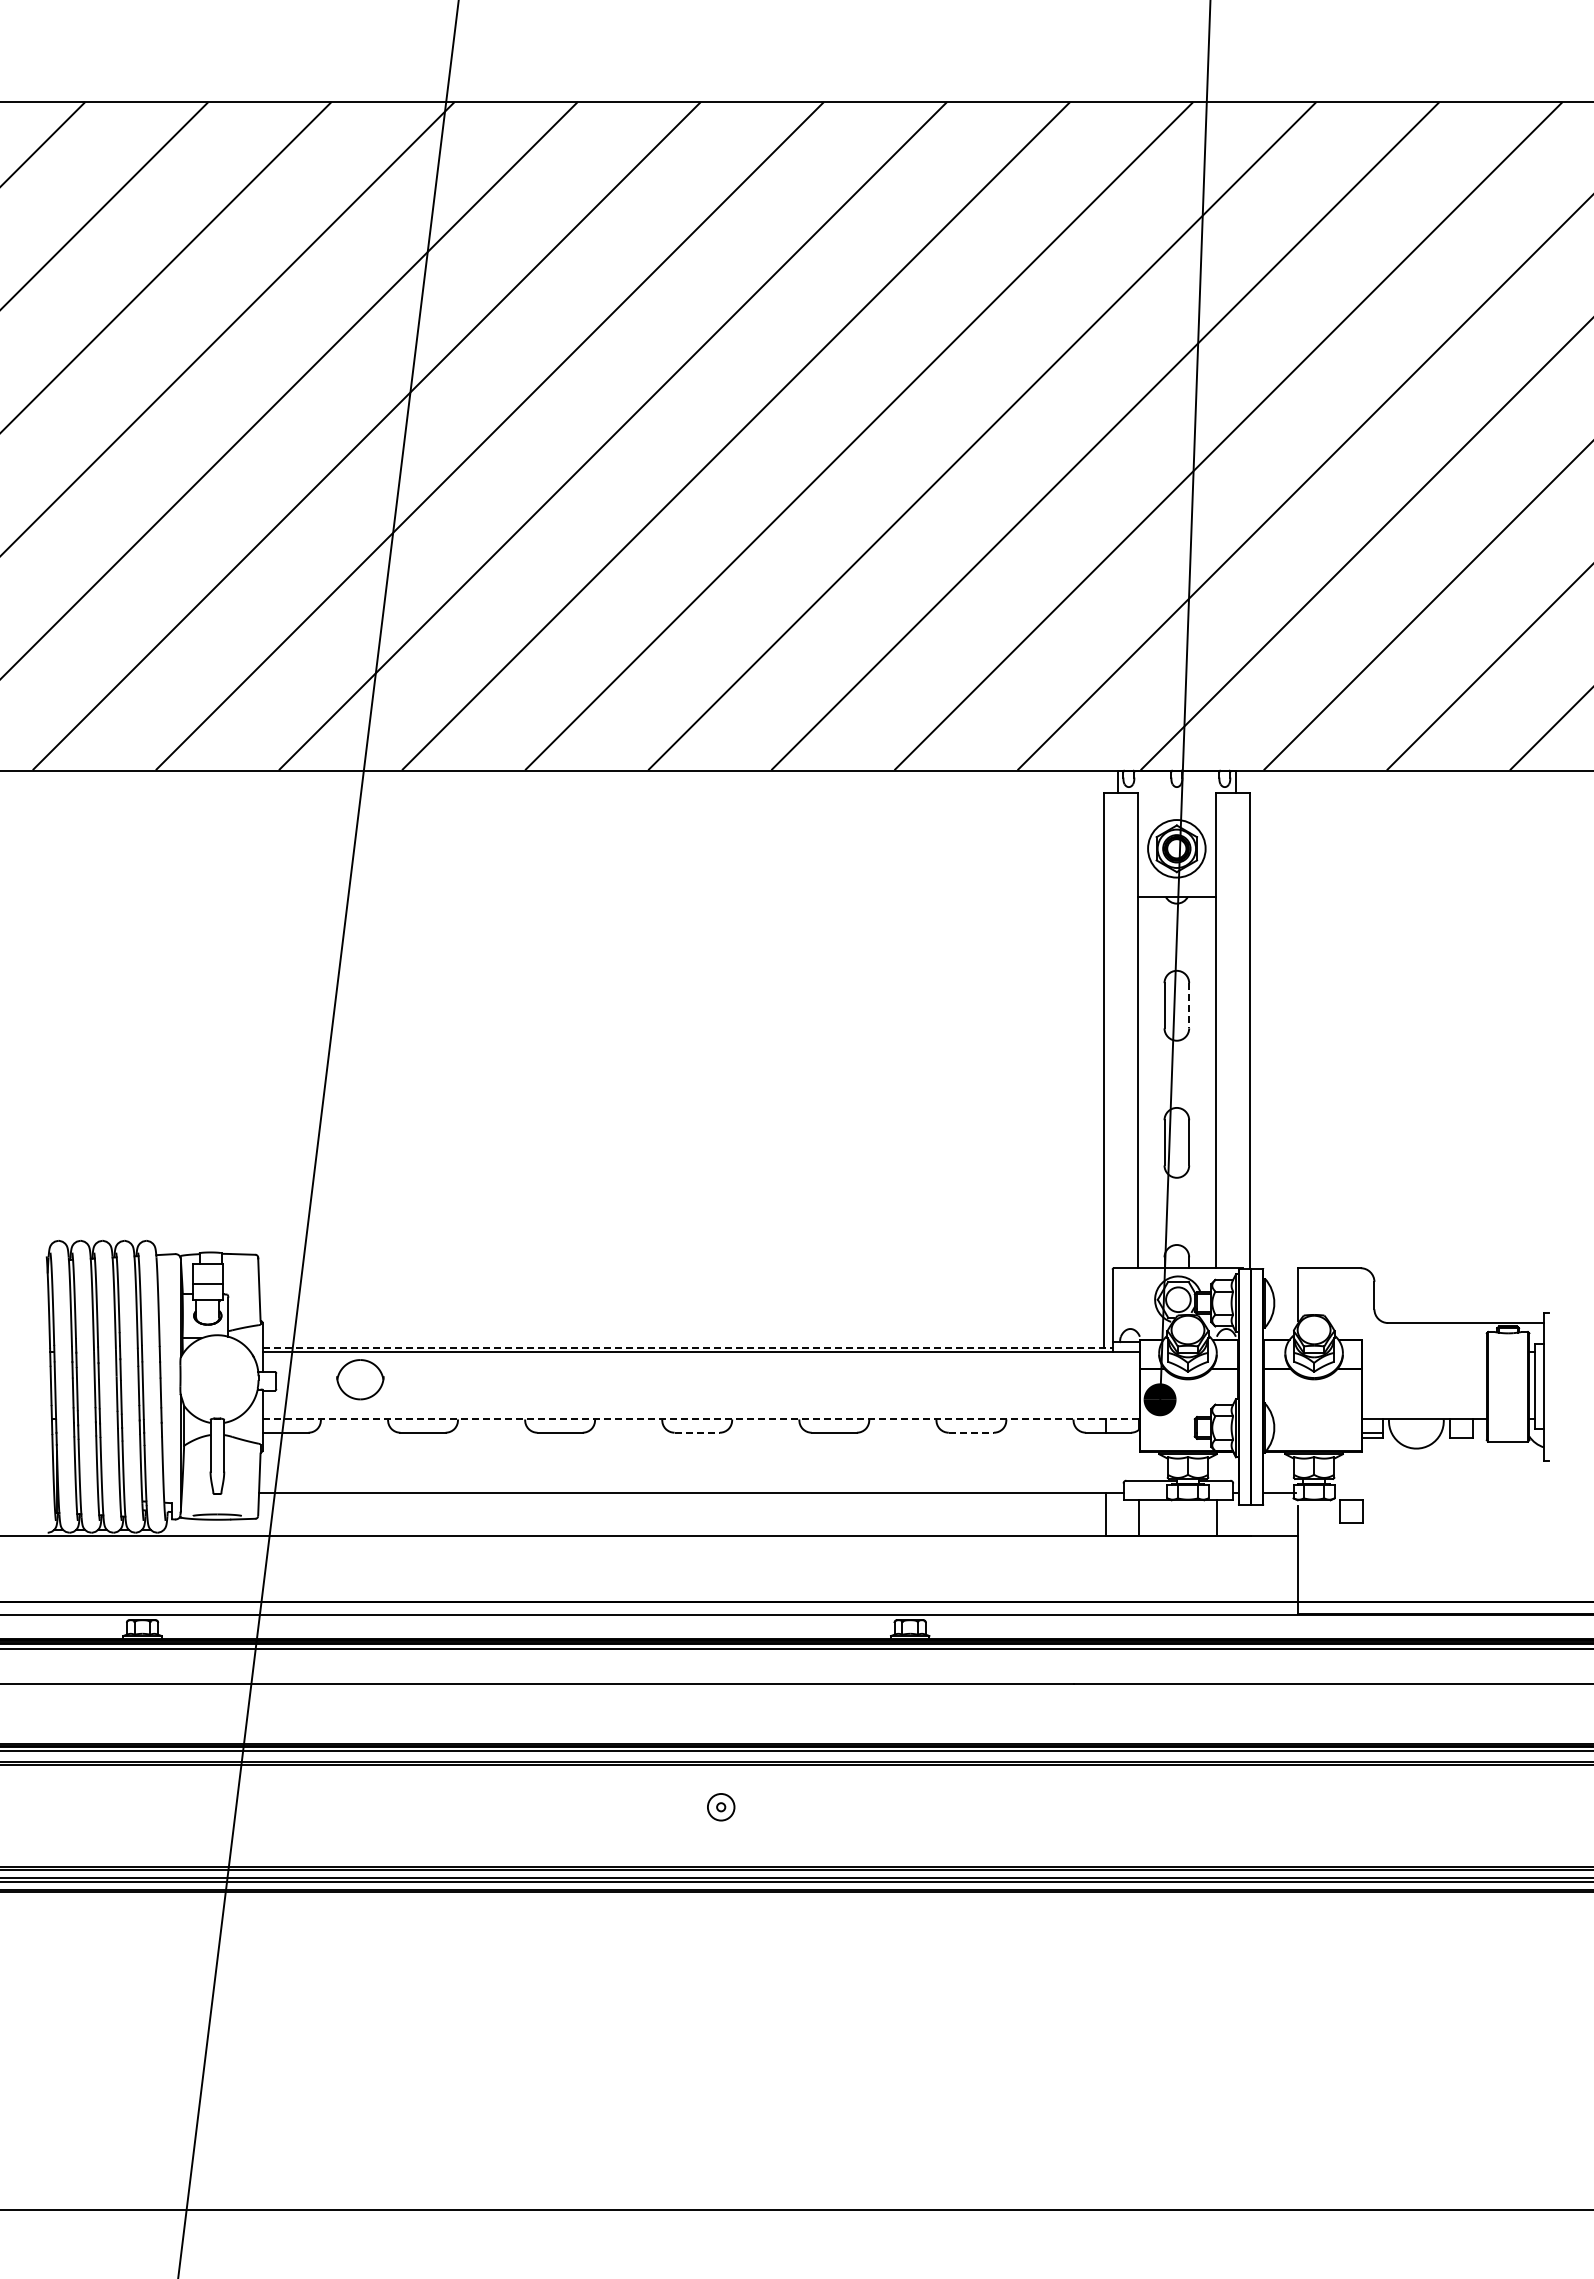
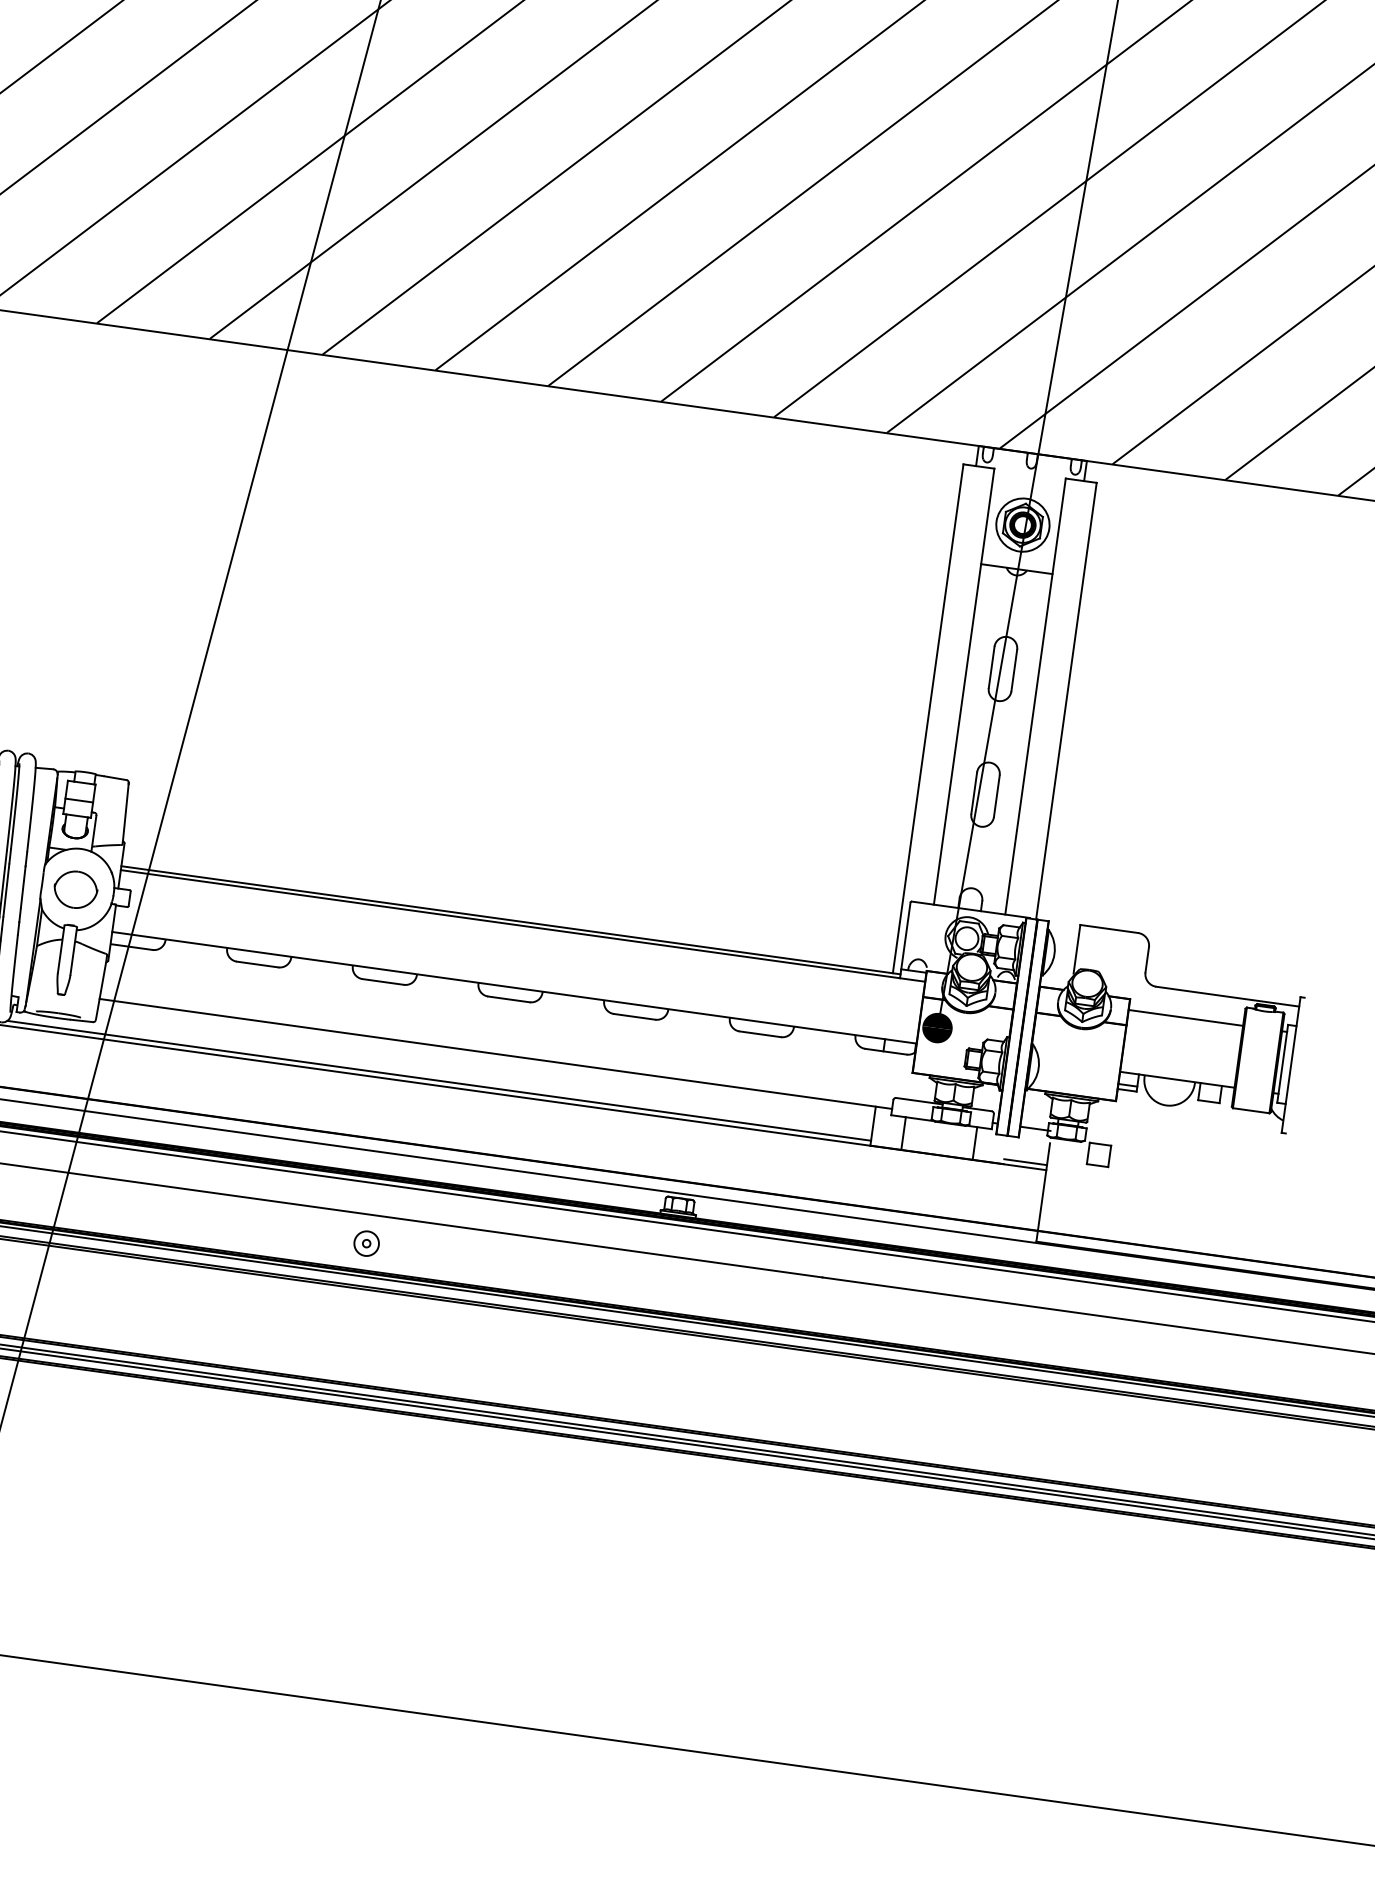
line: (1189, 1005) -> (1014, 670), dashed -> solid
line: (687, 1347) -> (510, 920), dashed -> solid
line: (1424, 1352) -> (1185, 1018), added
part: (360, 1379) -> (75, 889), moved
line: (701, 1419) -> (514, 987), dashed -> solid
line: (697, 1432) -> (509, 999), dashed -> solid
line: (971, 1432) -> (760, 1034), dashed -> solid
line: (634, 1530) -> (439, 1081), added
line: (1274, 1530) -> (1025, 1162), added
part: (721, 1807) -> (366, 1243), moved

